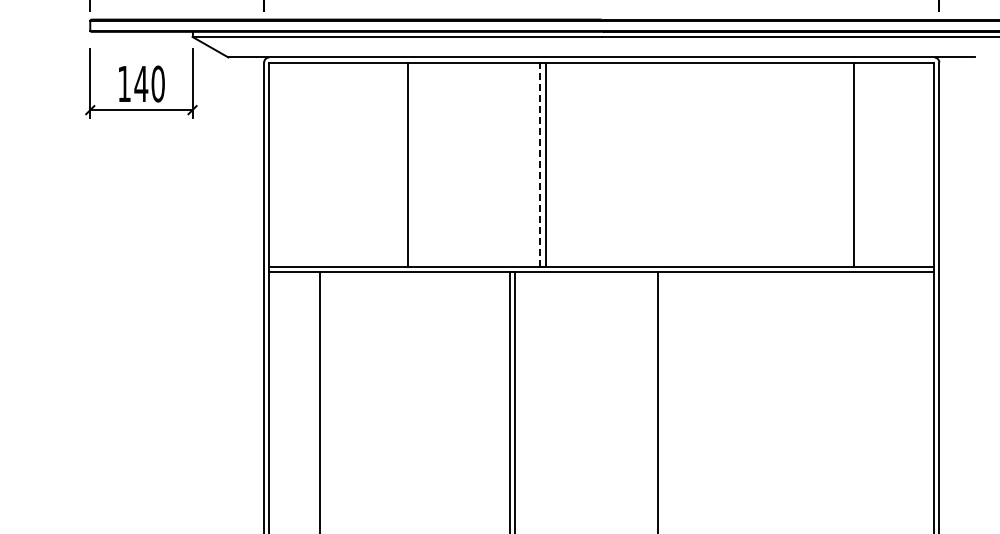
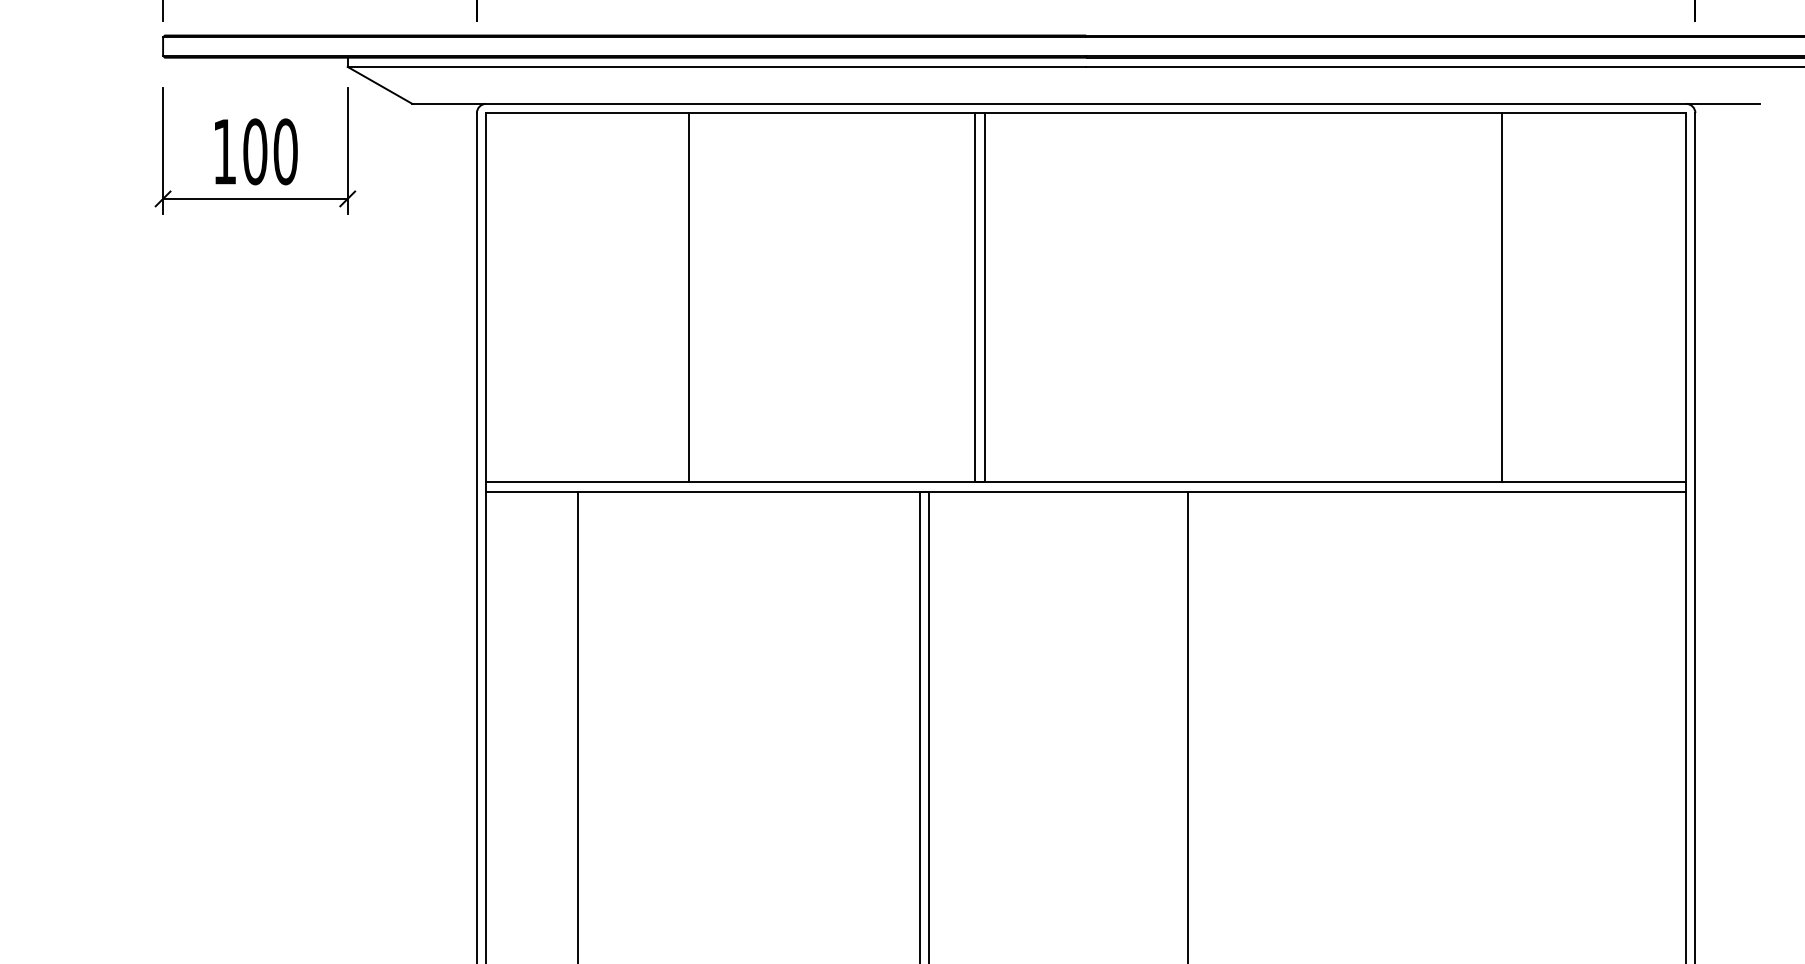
text: (141, 83) -> (255, 150), 140 -> 100
line: (407, 164) -> (688, 297), moved
line: (540, 164) -> (975, 297), dashed -> solid
line: (853, 164) -> (1500, 297), moved

